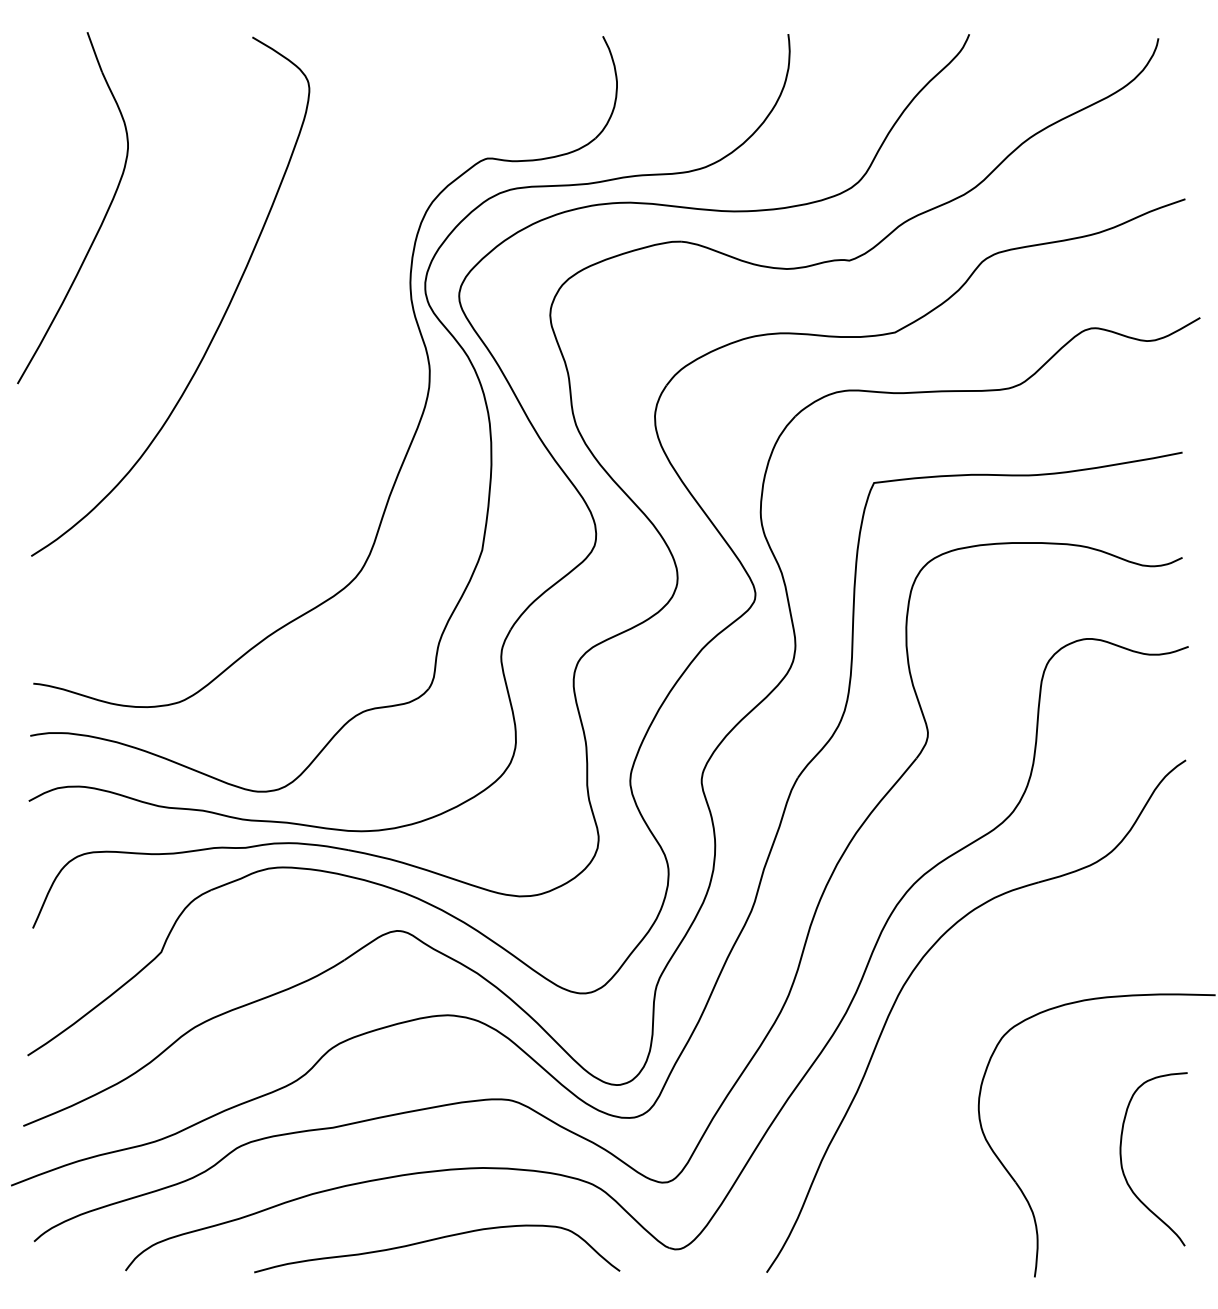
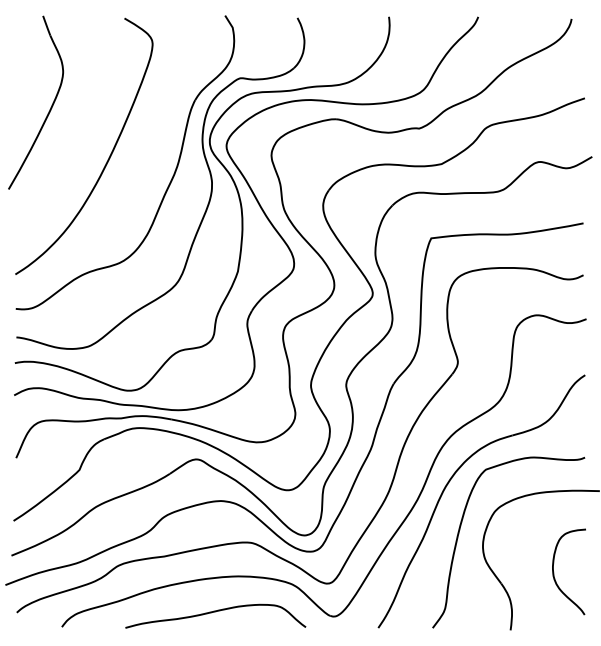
part: (341, 373) -> (168, 184), added
curve: (933, 1074) -> (460, 530), added

